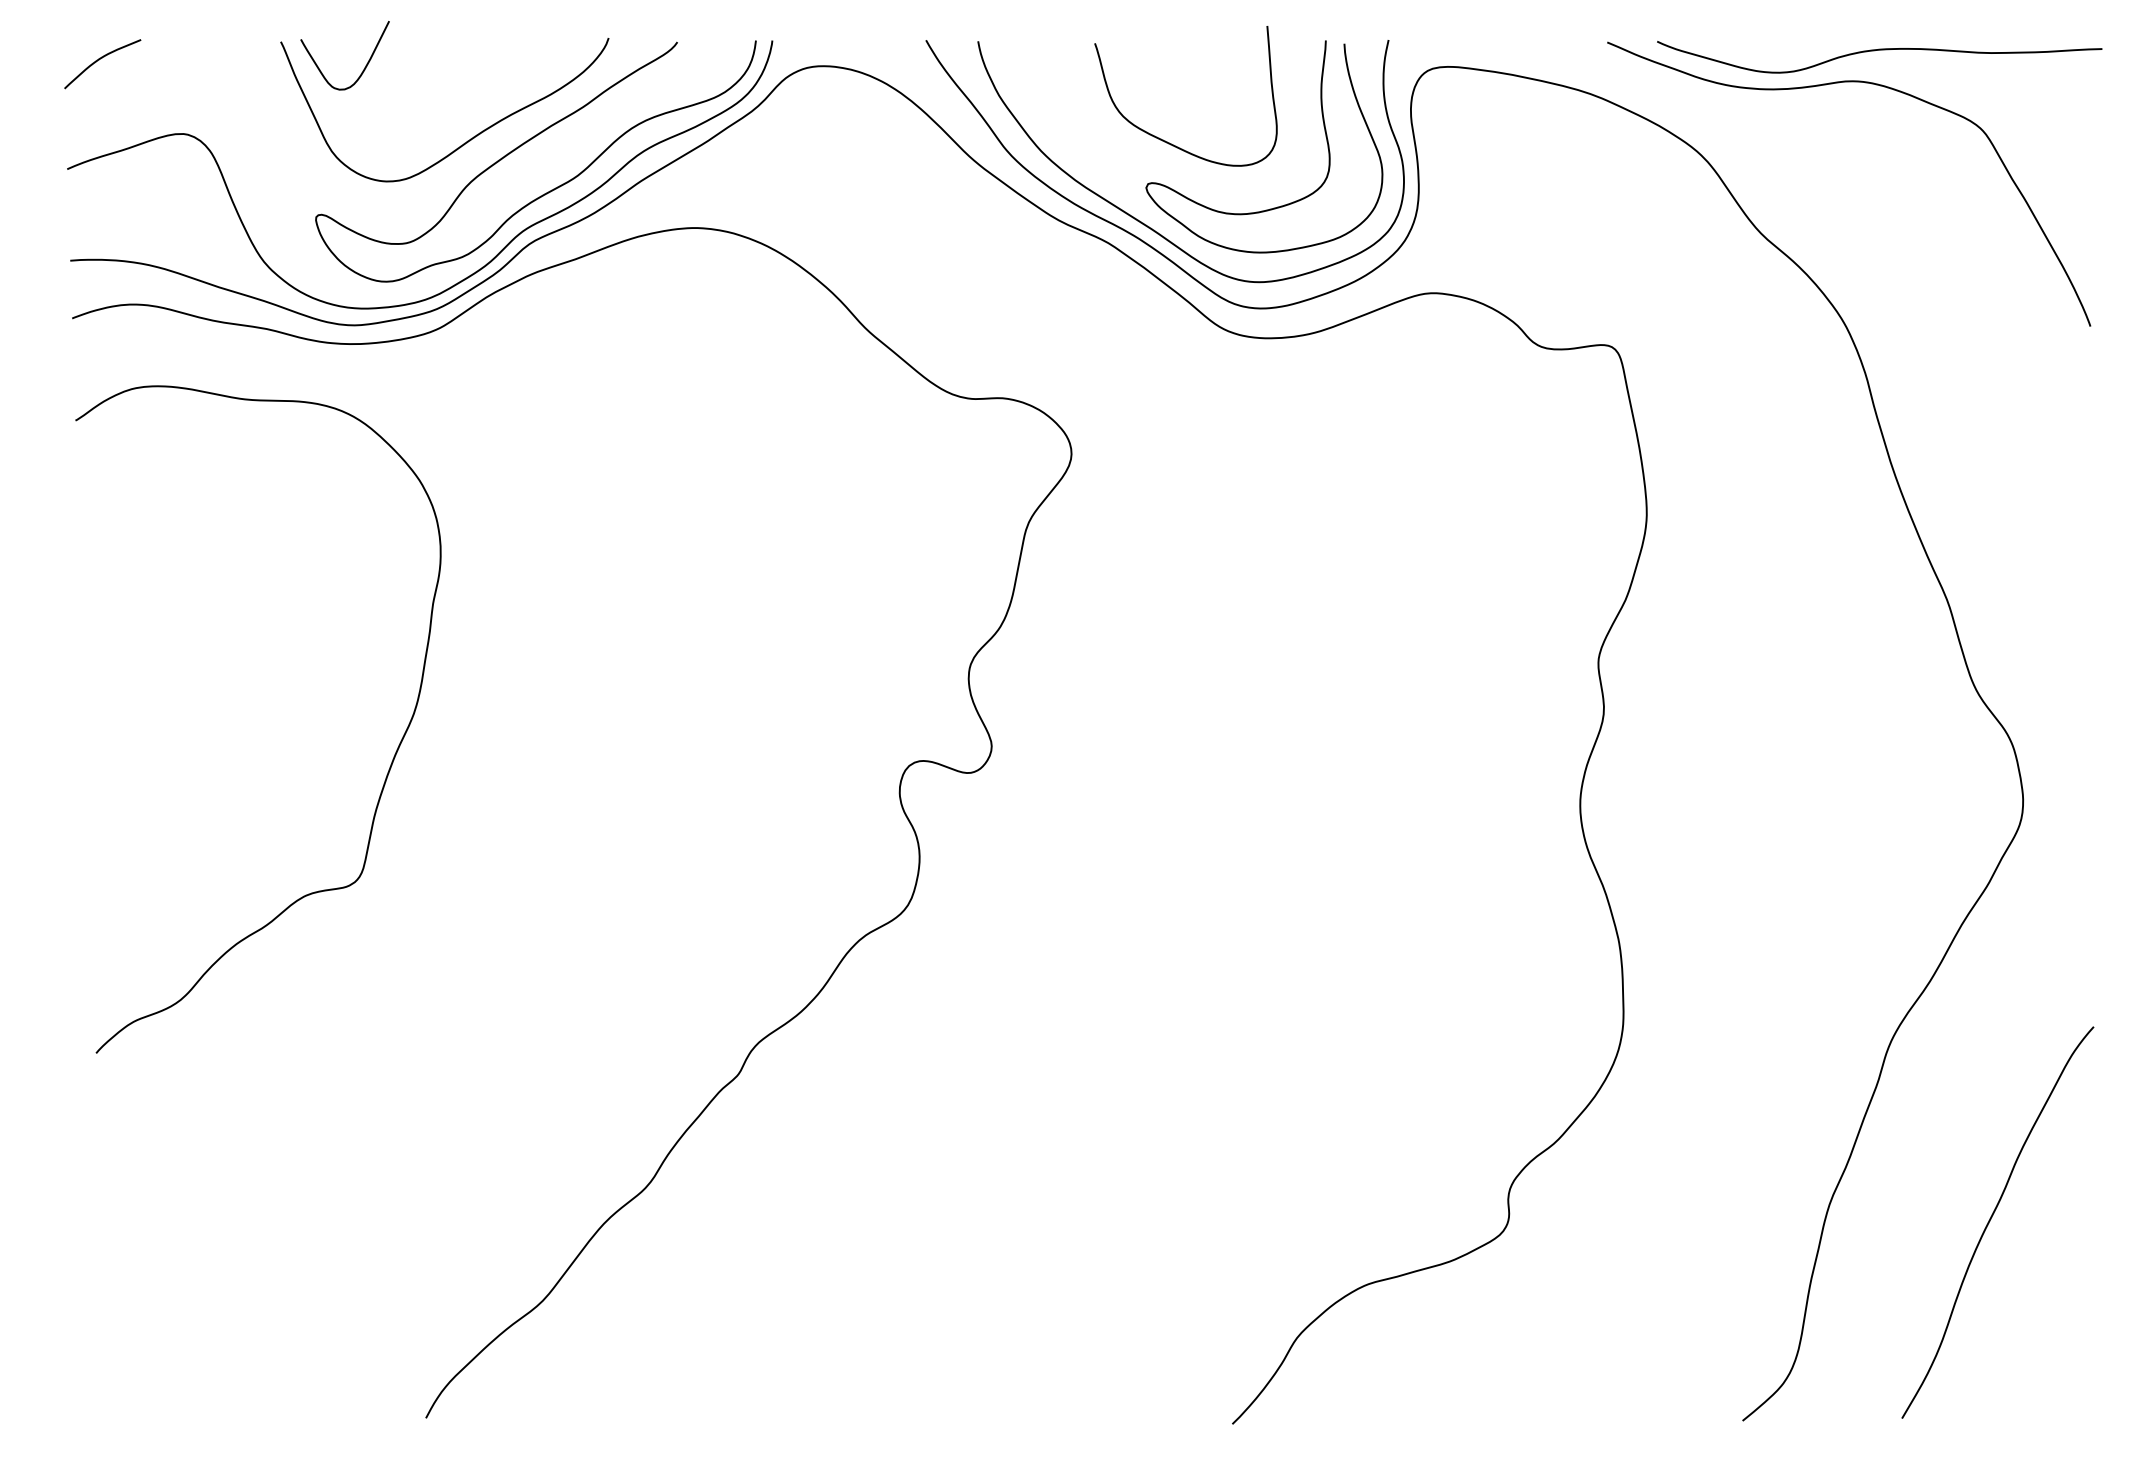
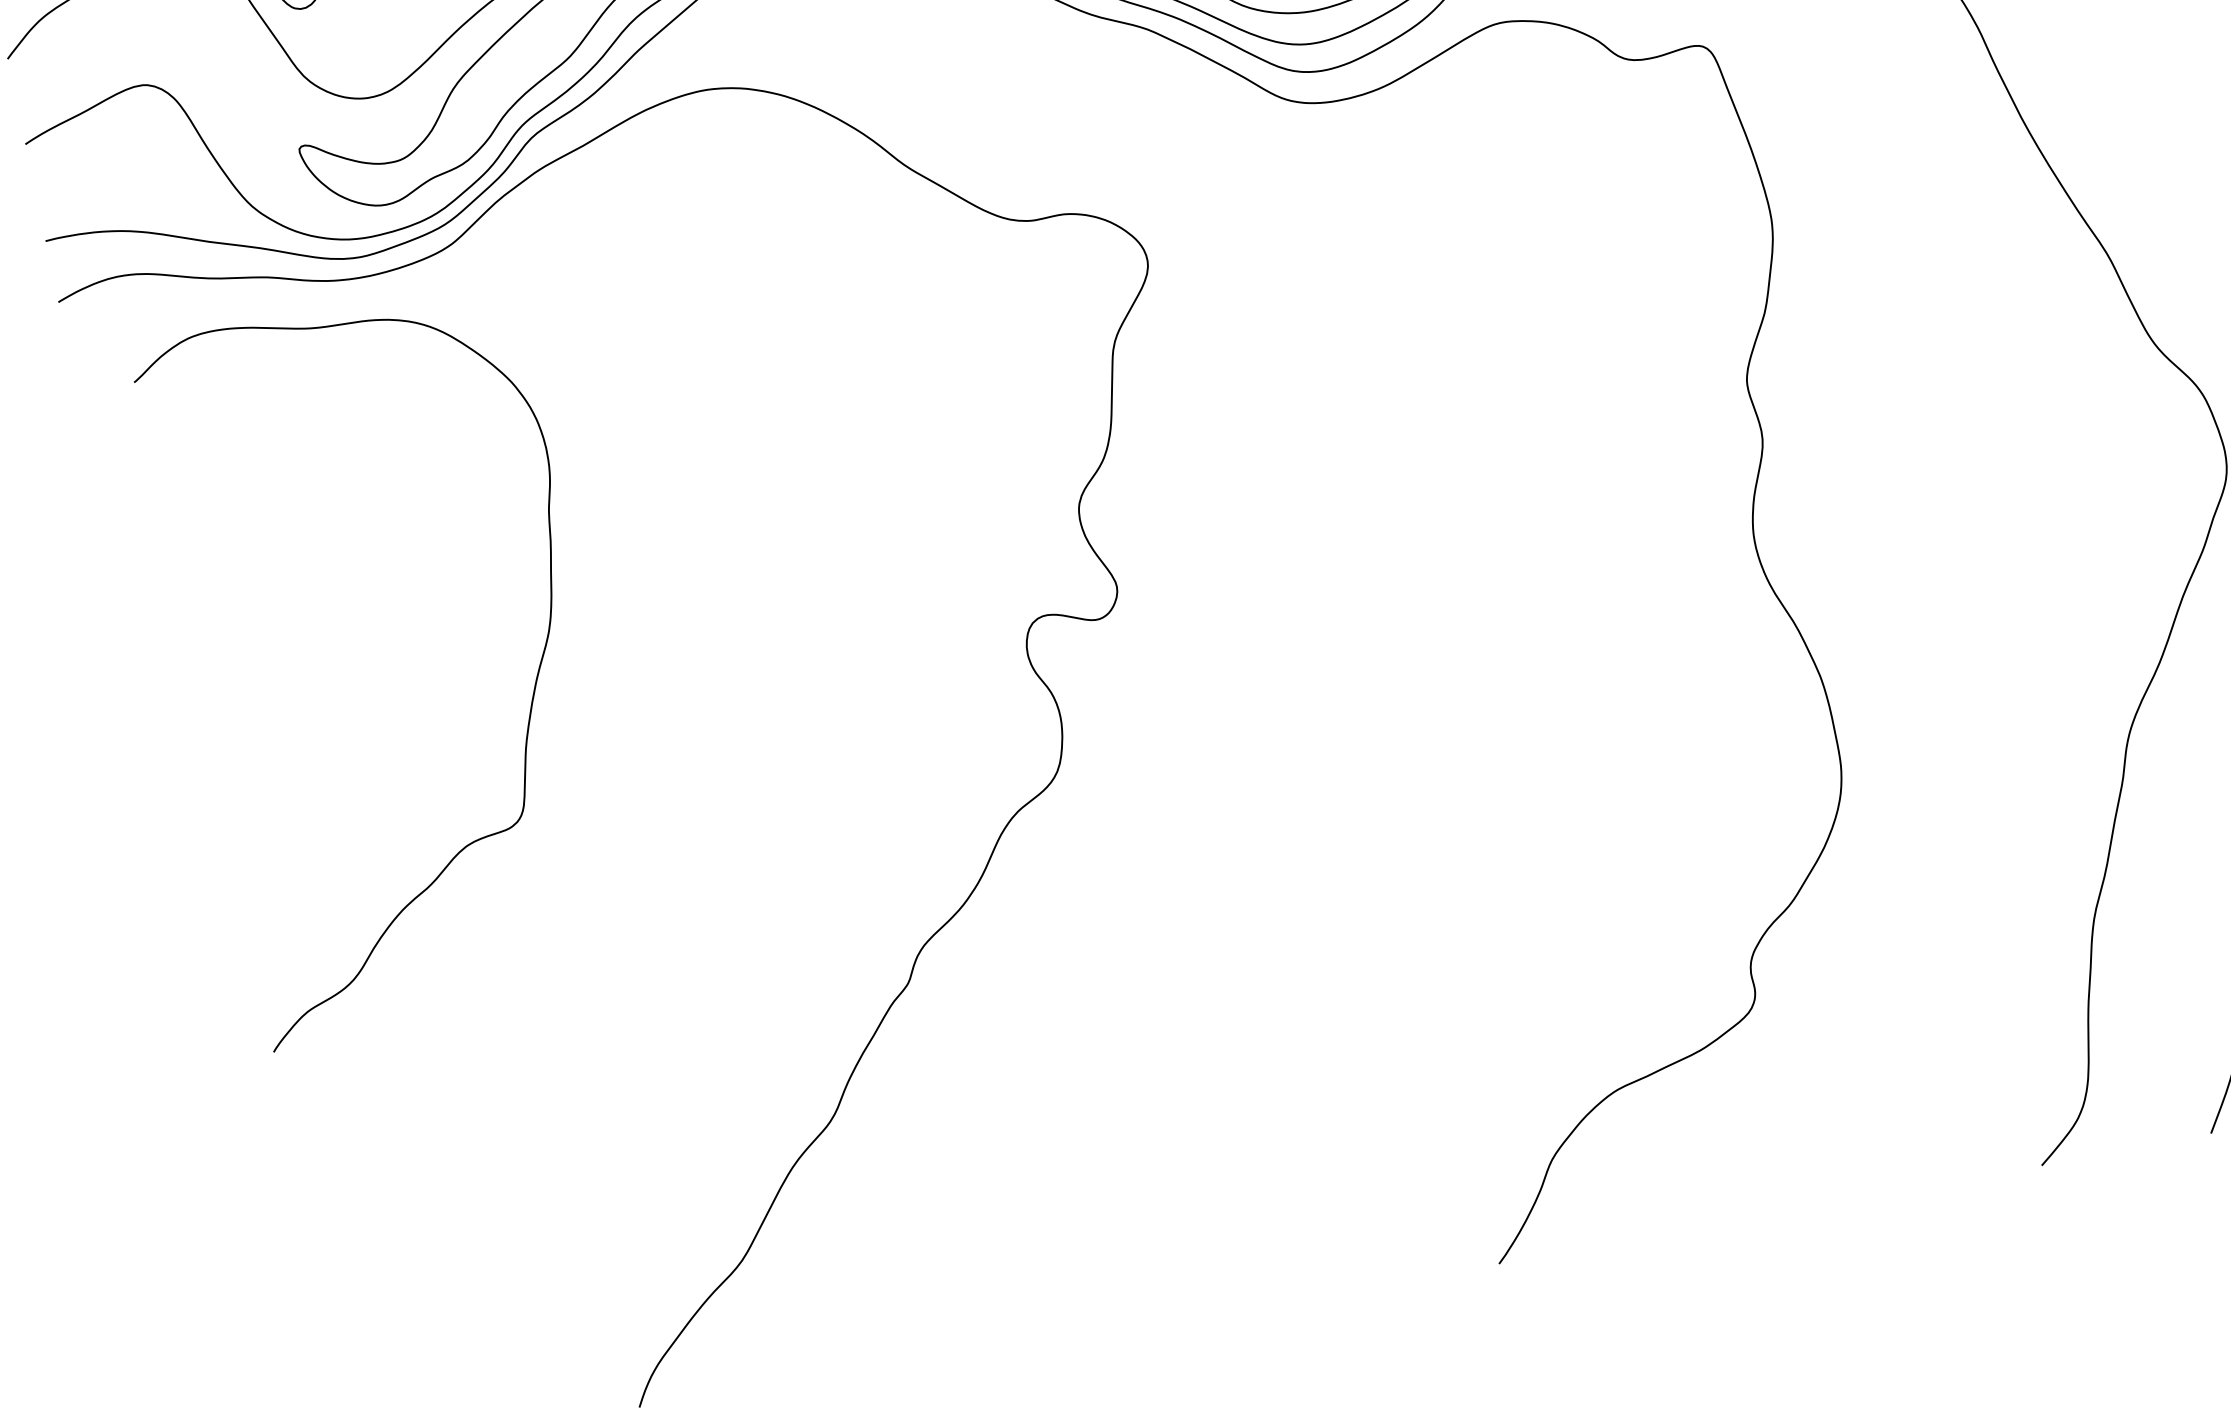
curve: (388, 769) -> (532, 695), moved

